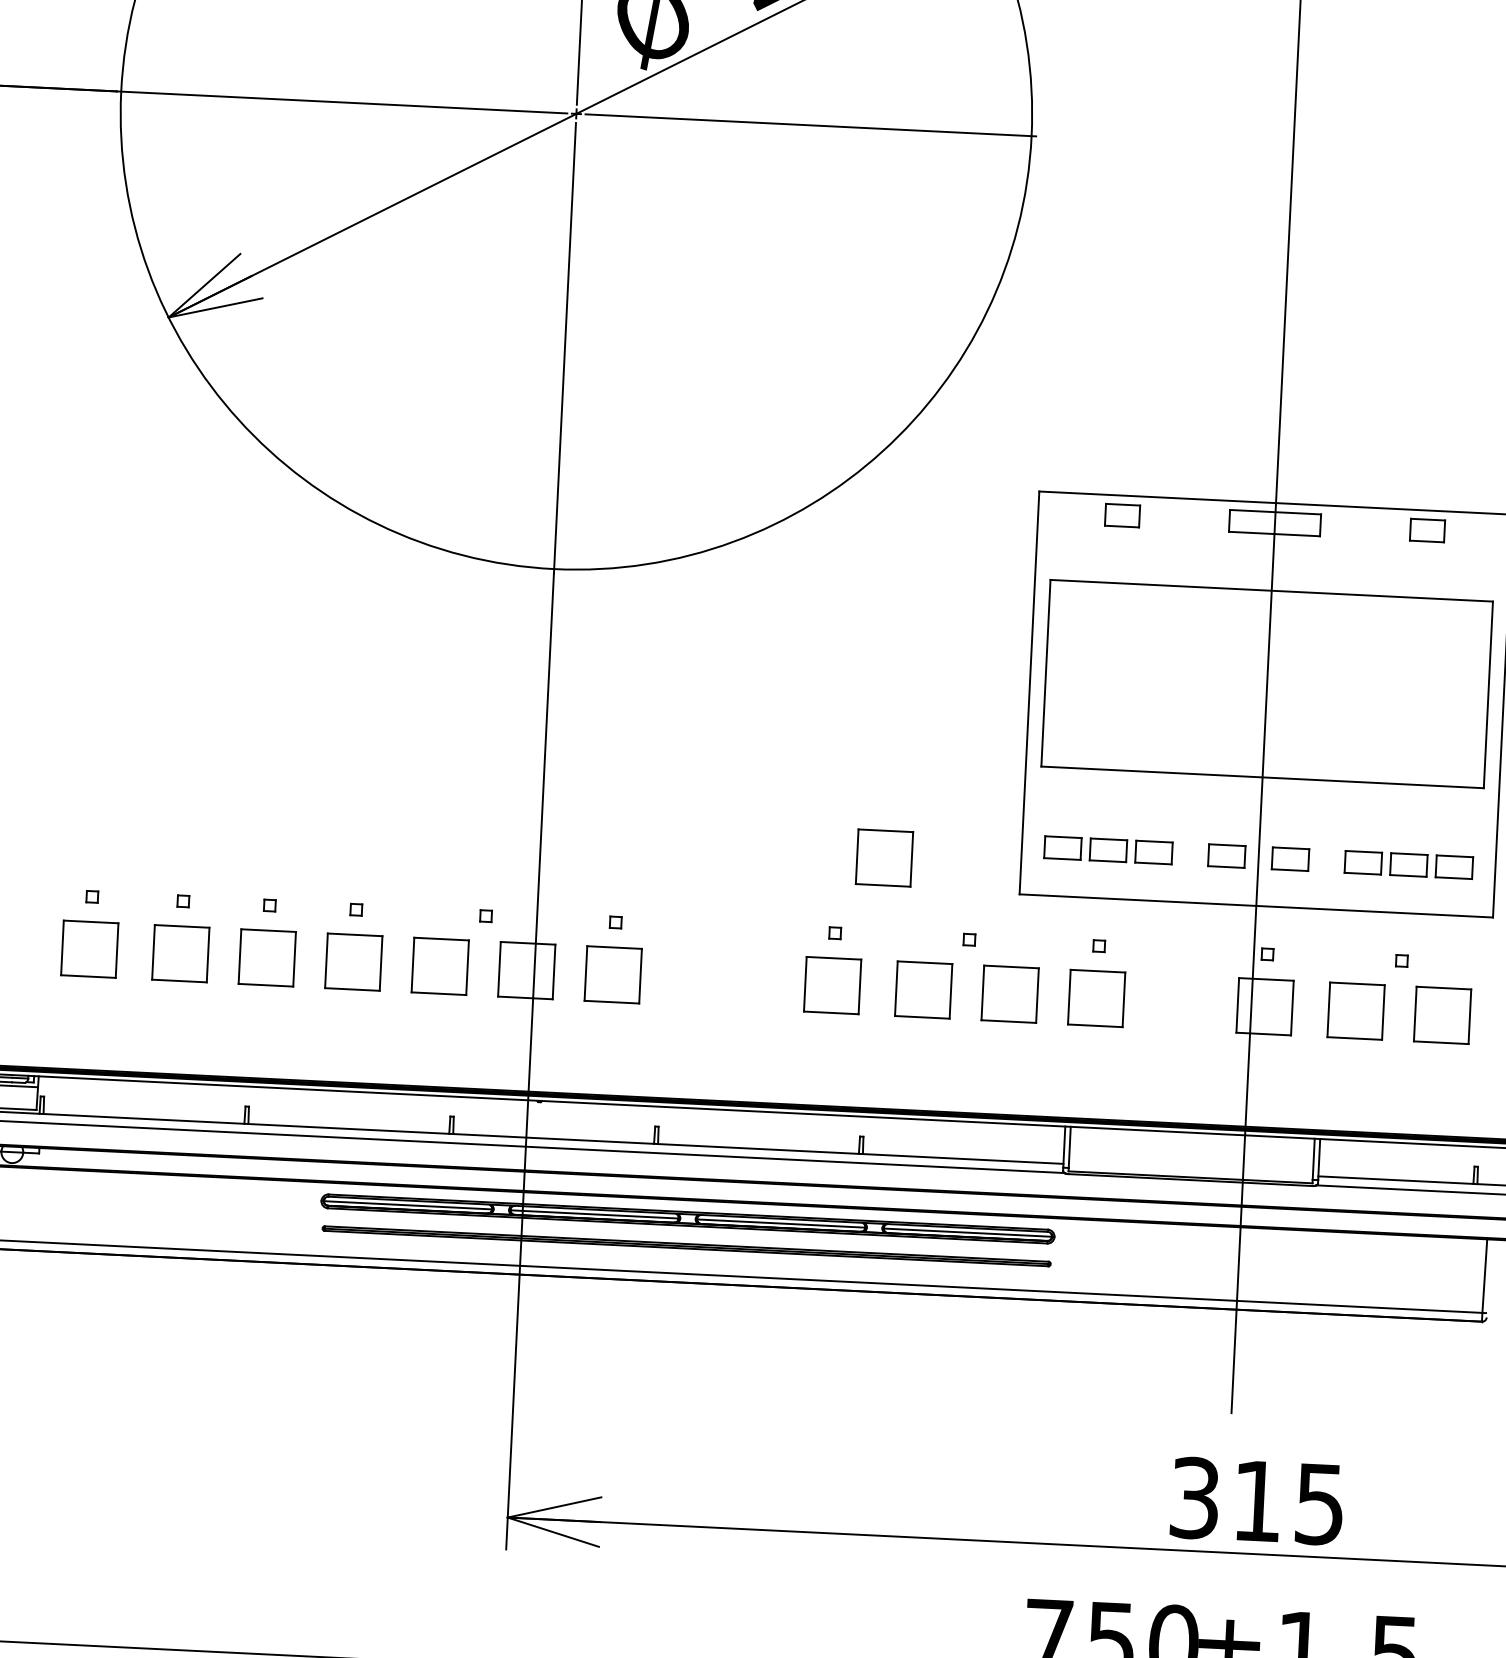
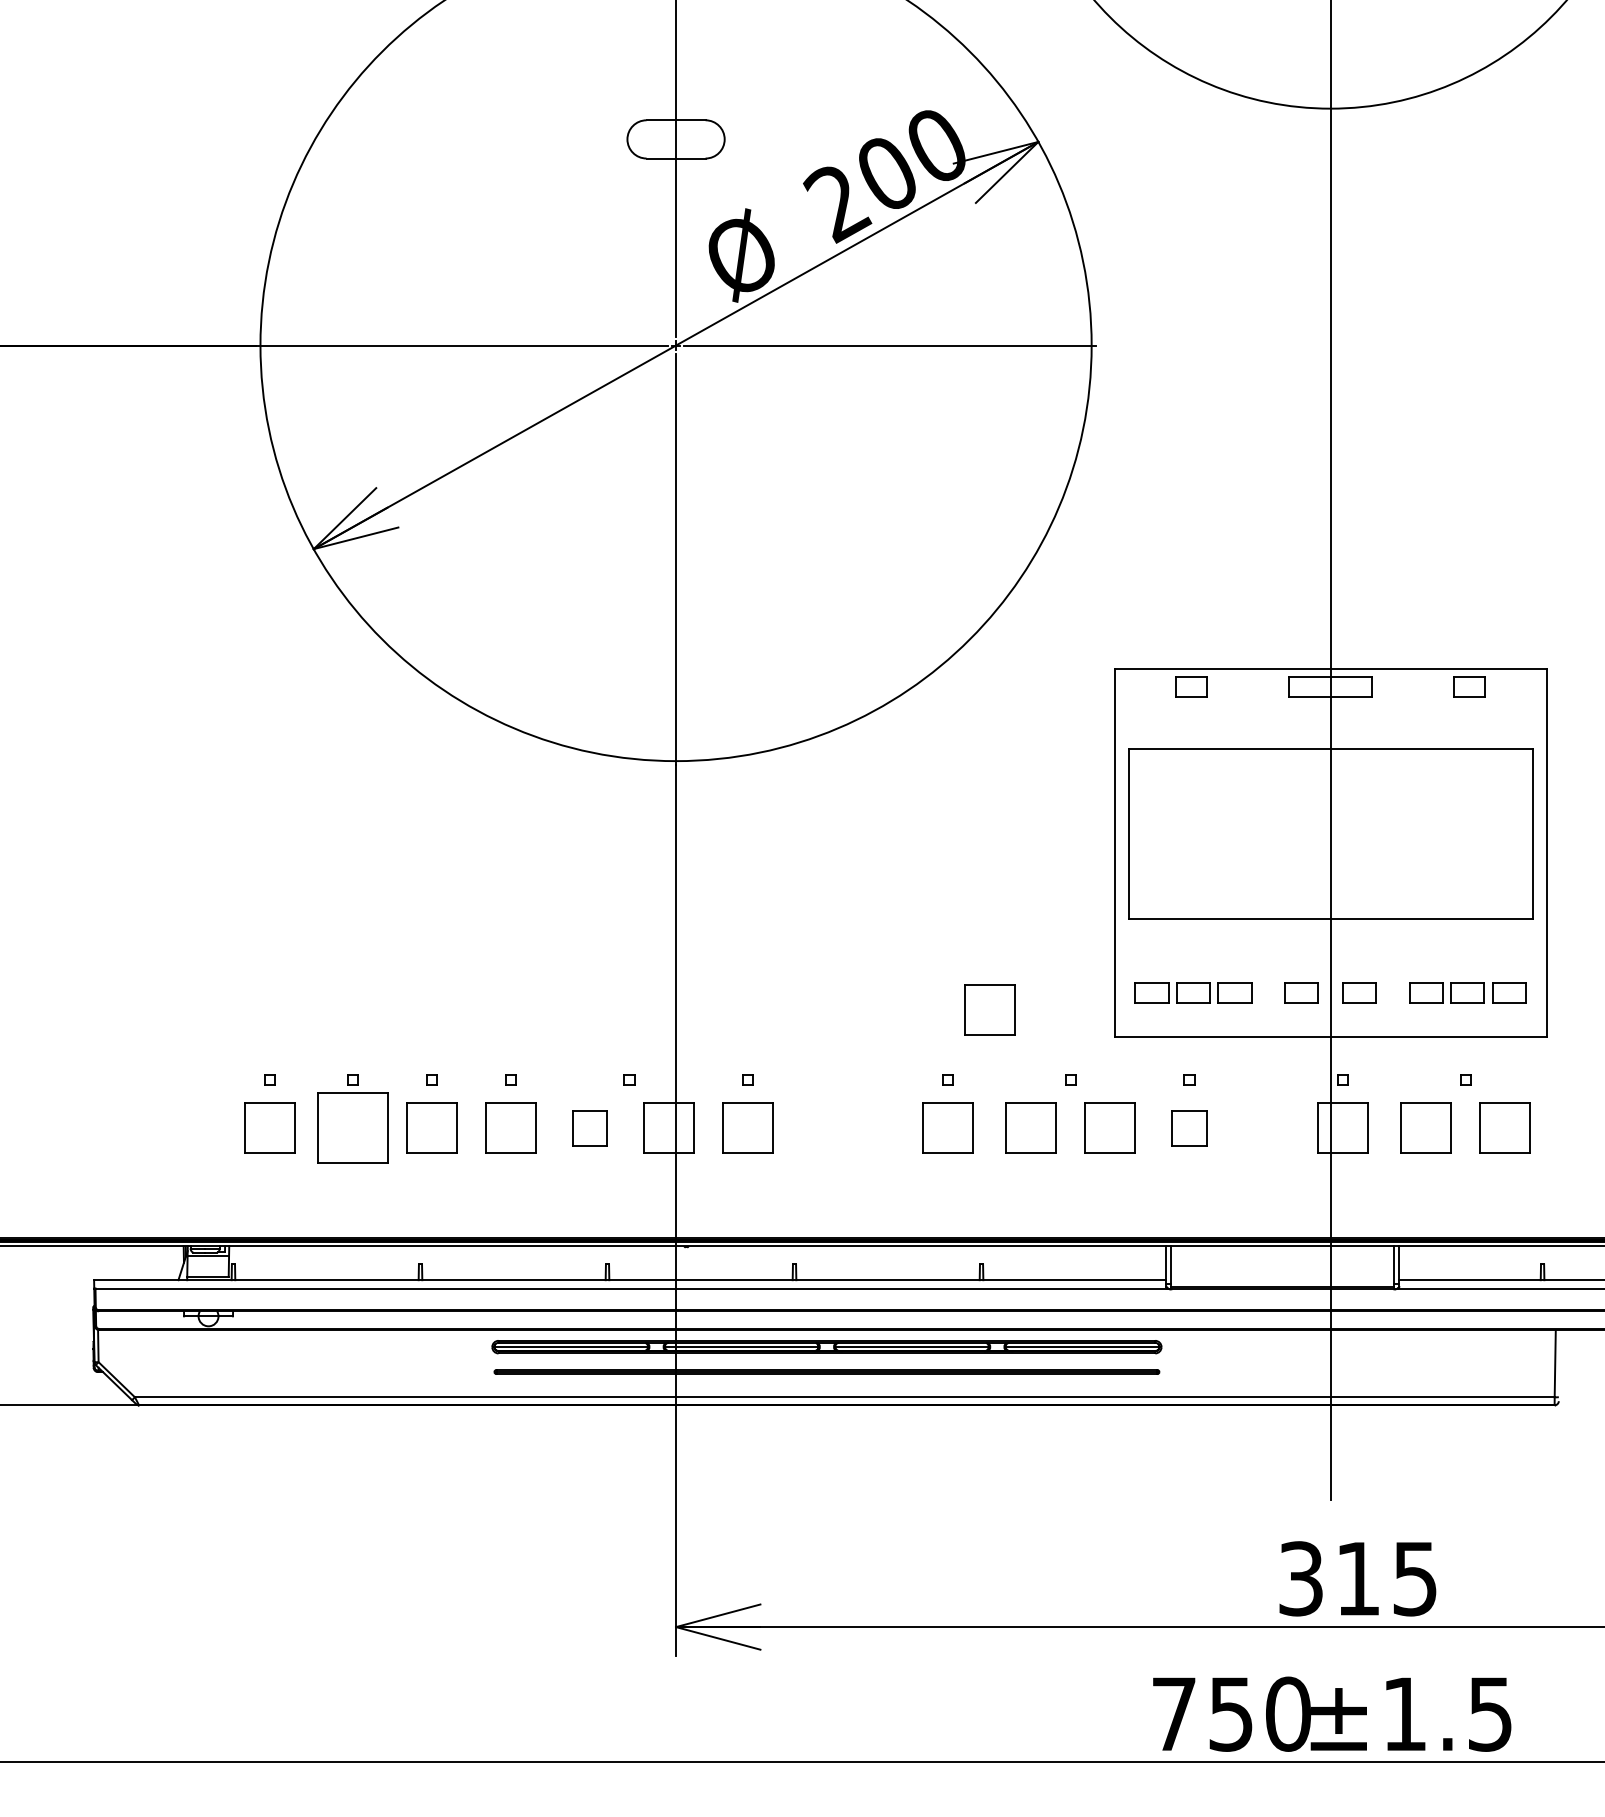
part: (180, 953) -> (352, 1127), size x1.4
part: (439, 965) -> (589, 1127), size x0.7
part: (1095, 997) -> (1188, 1127), size x0.7

